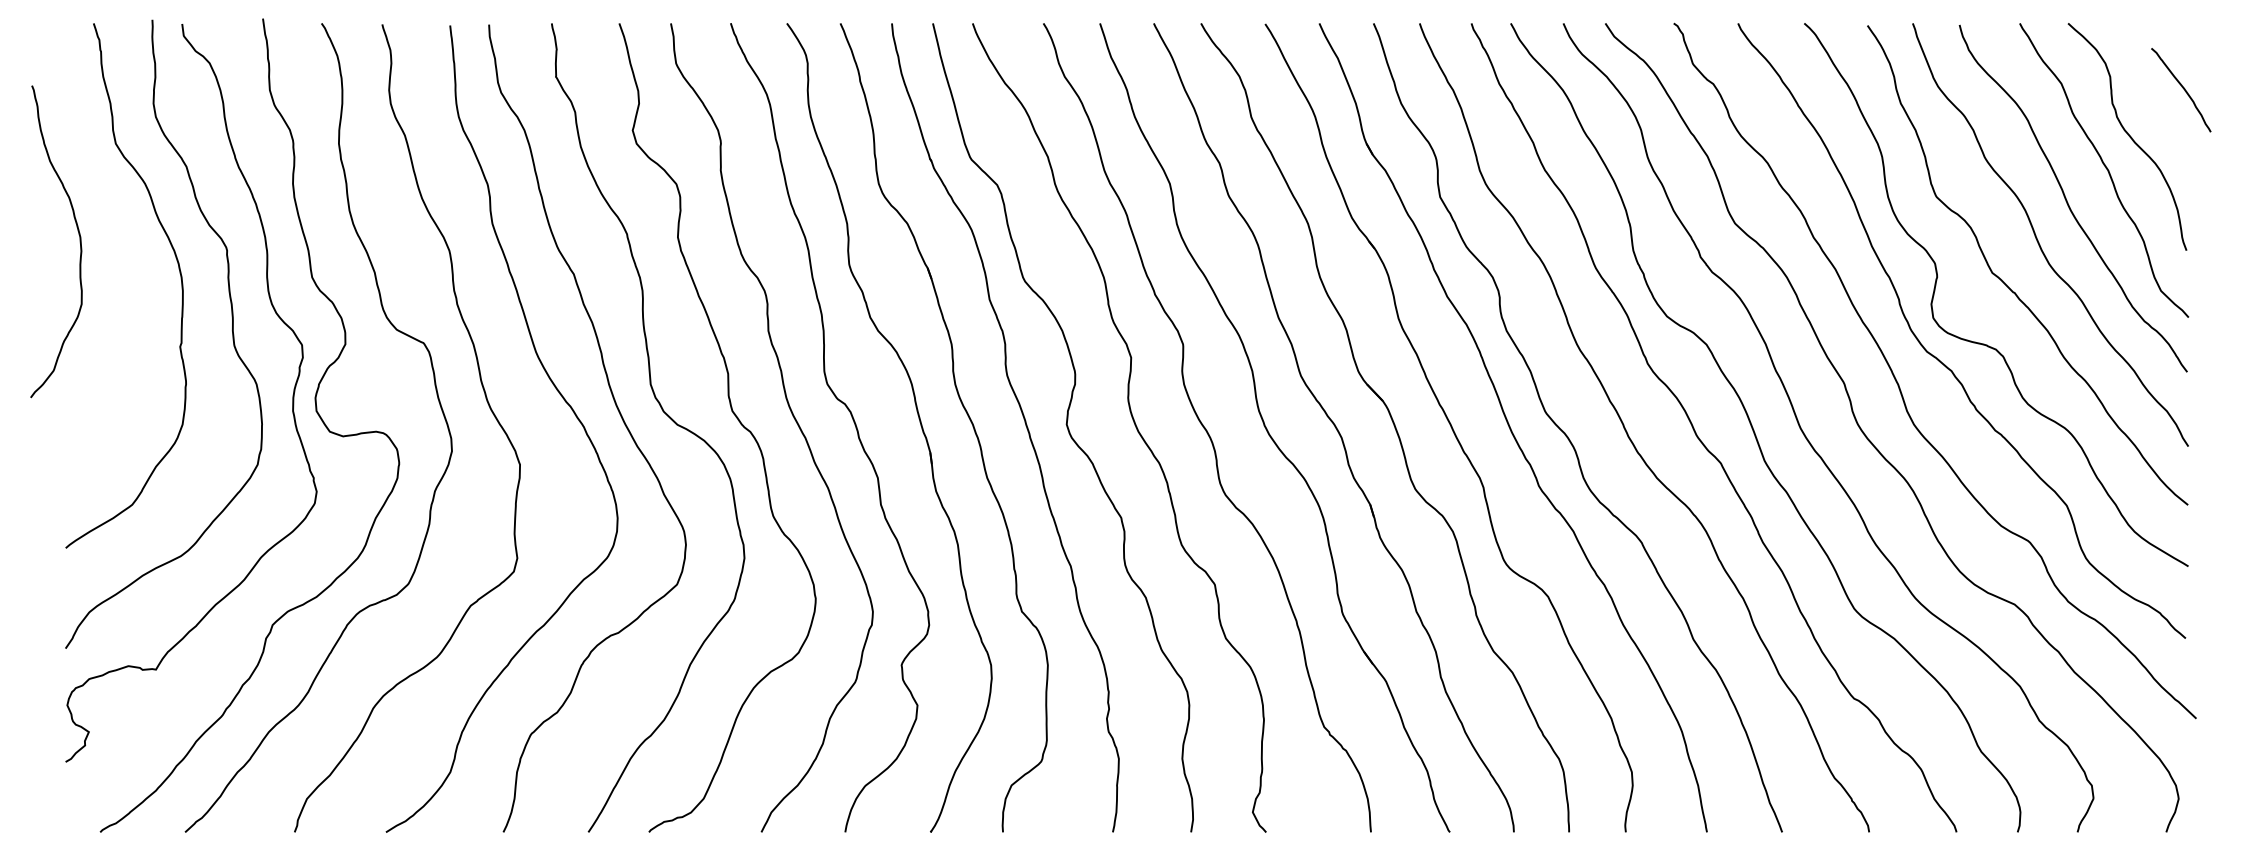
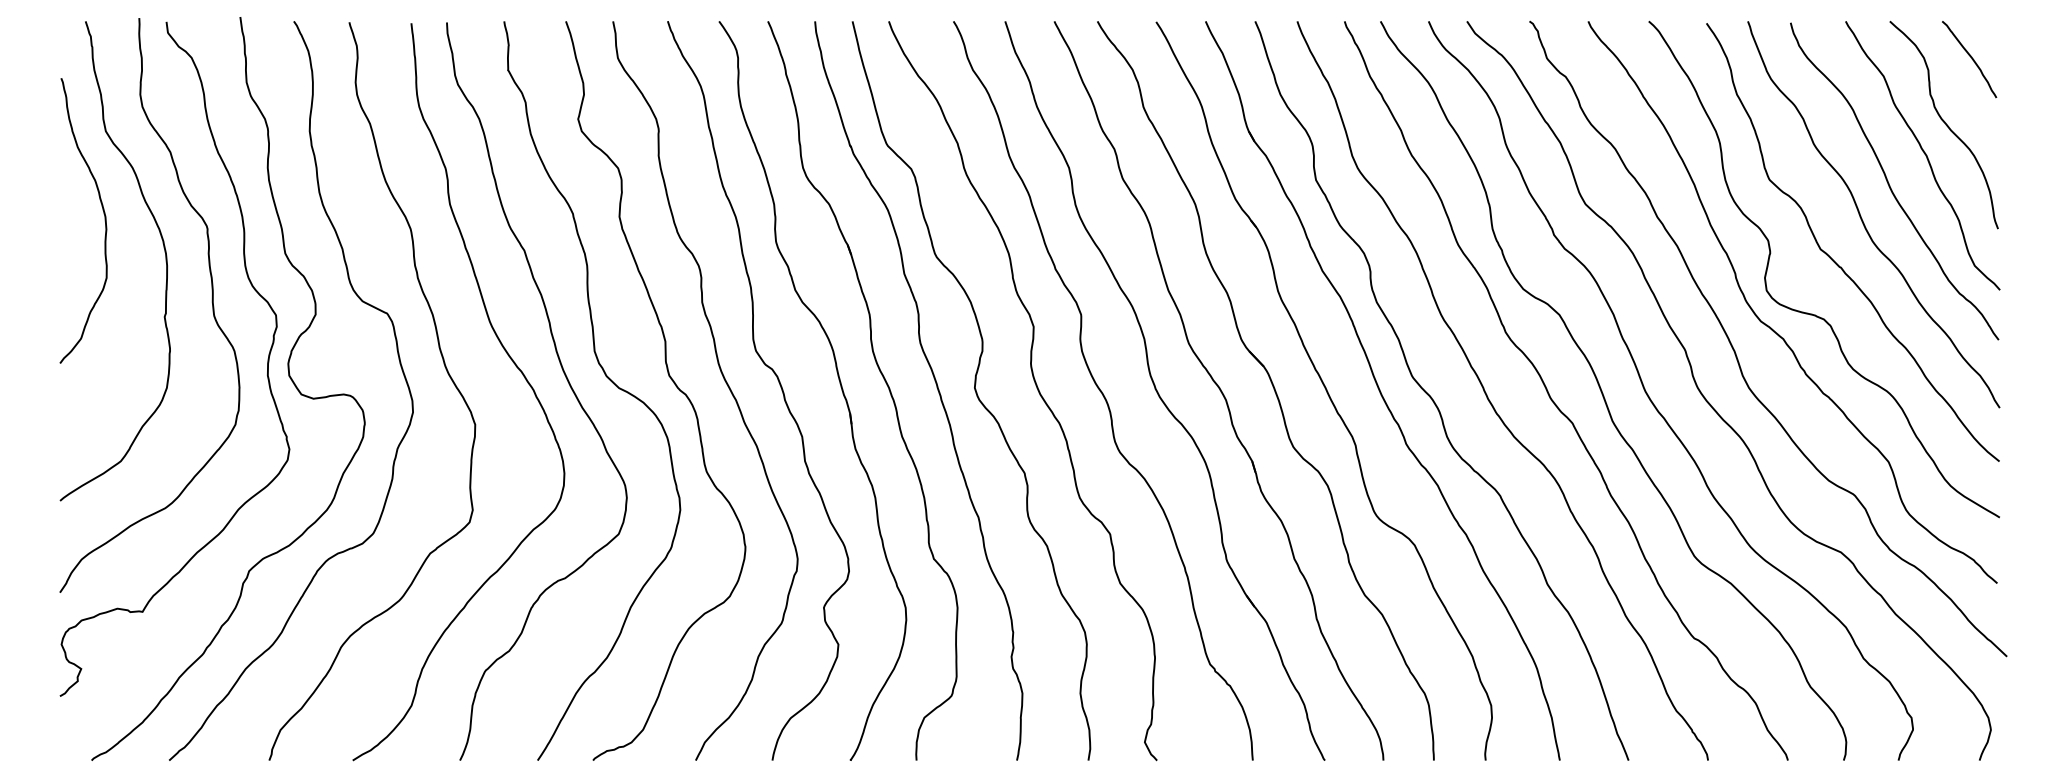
curve: (2182, 88) -> (1970, 58), moved
curve: (79, 241) -> (104, 220), moved

